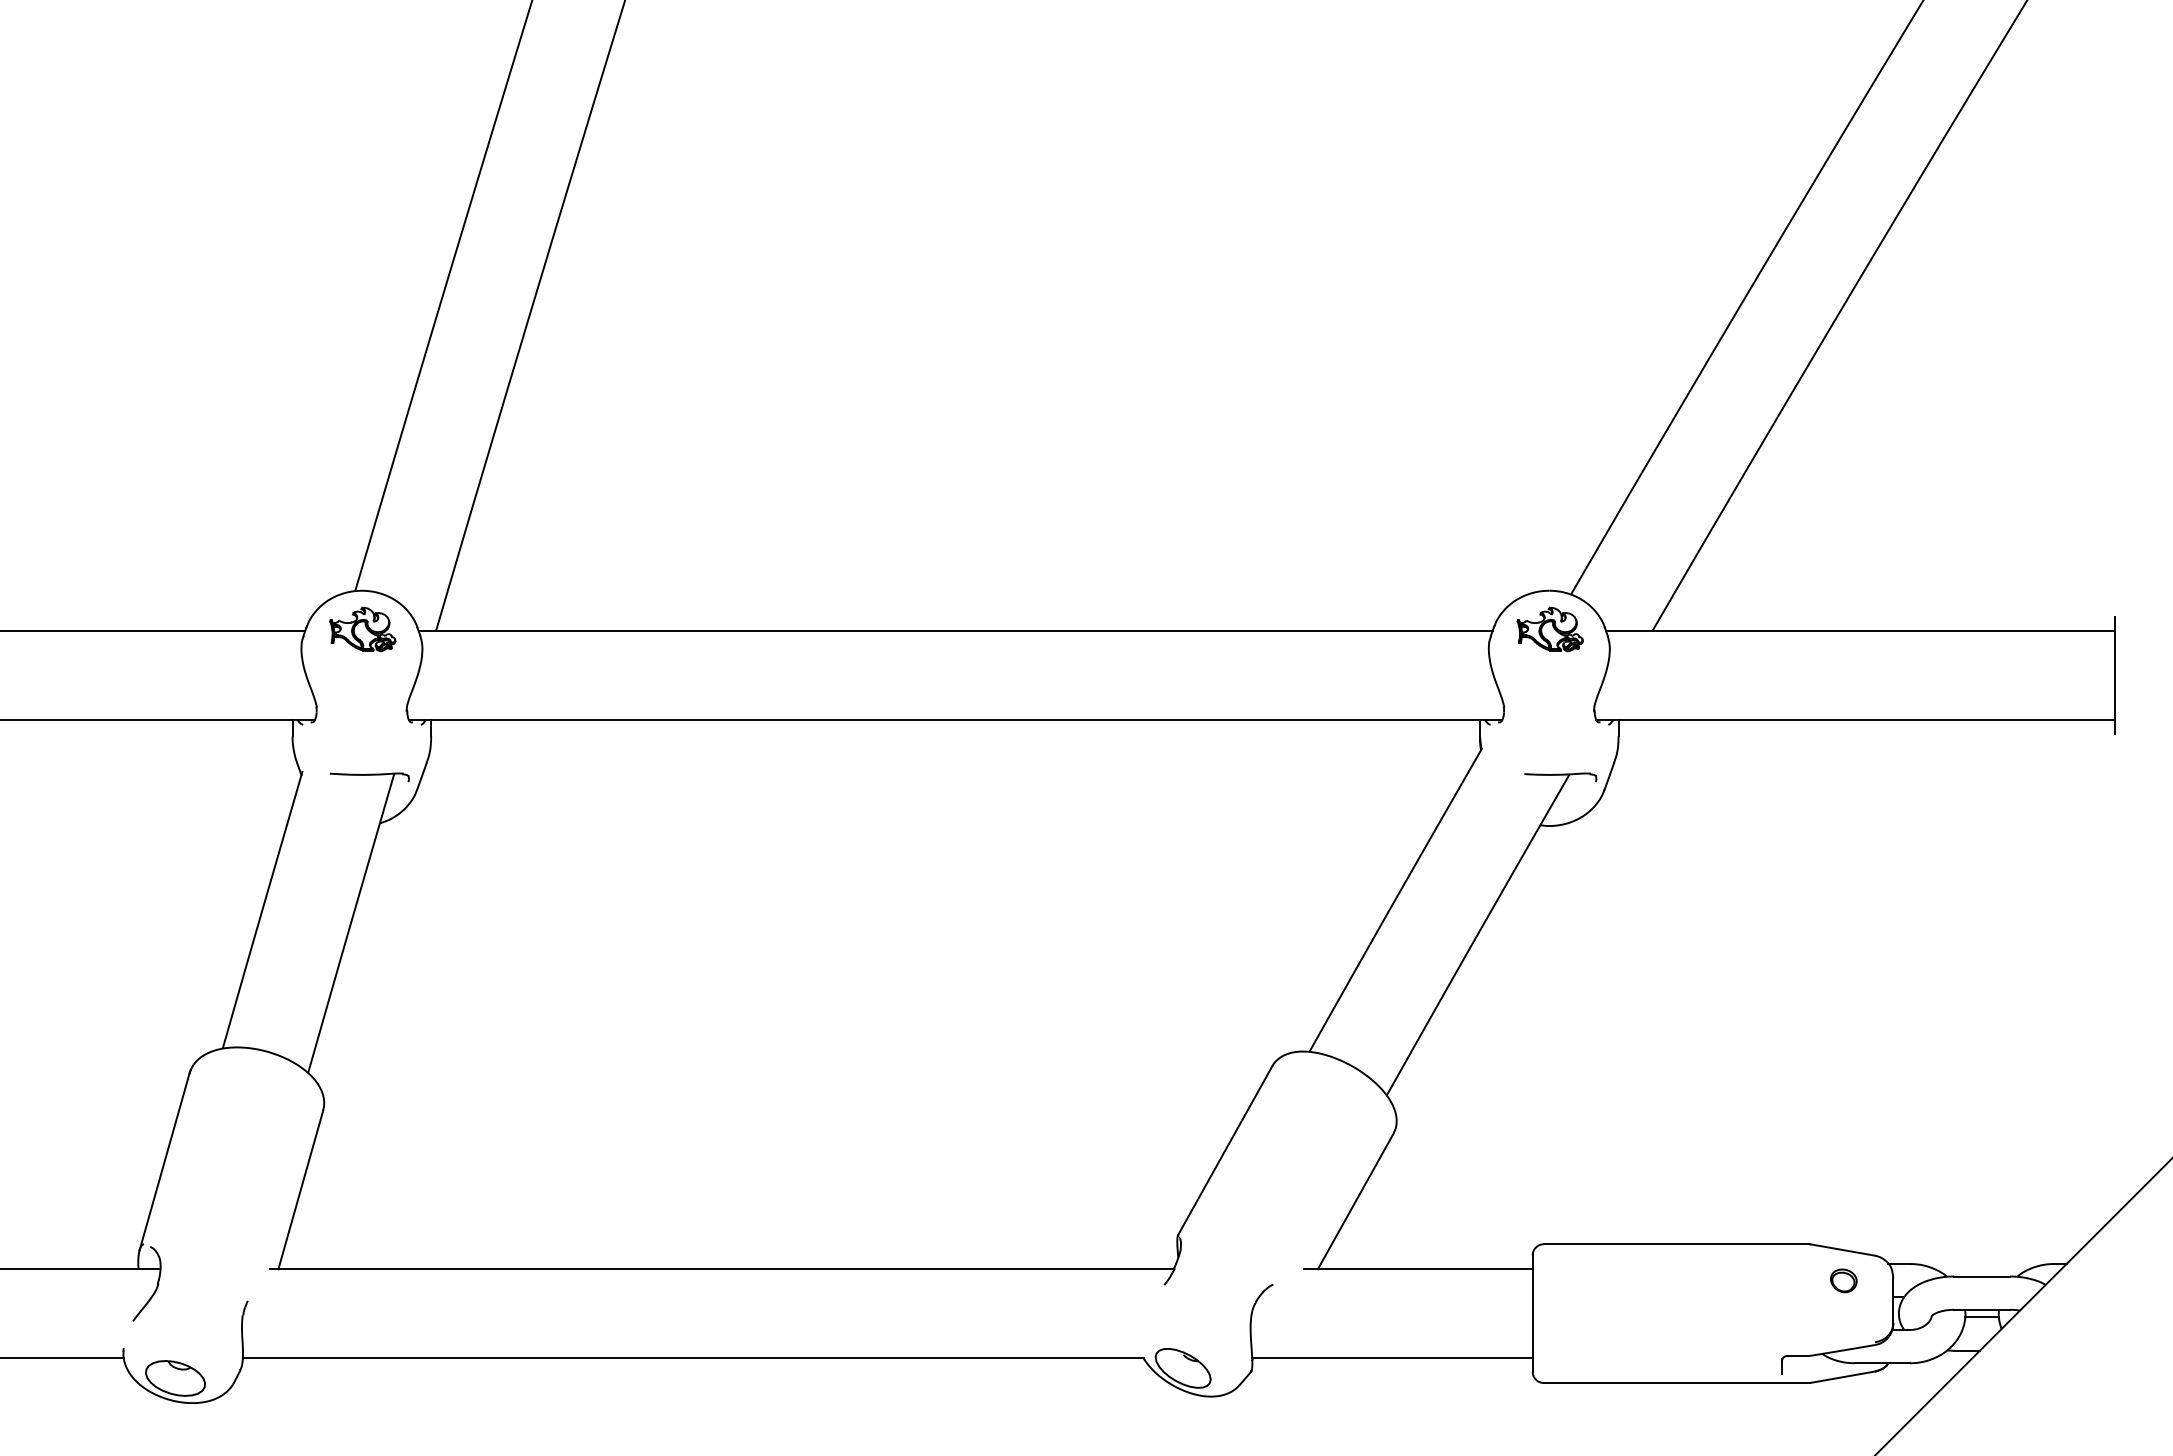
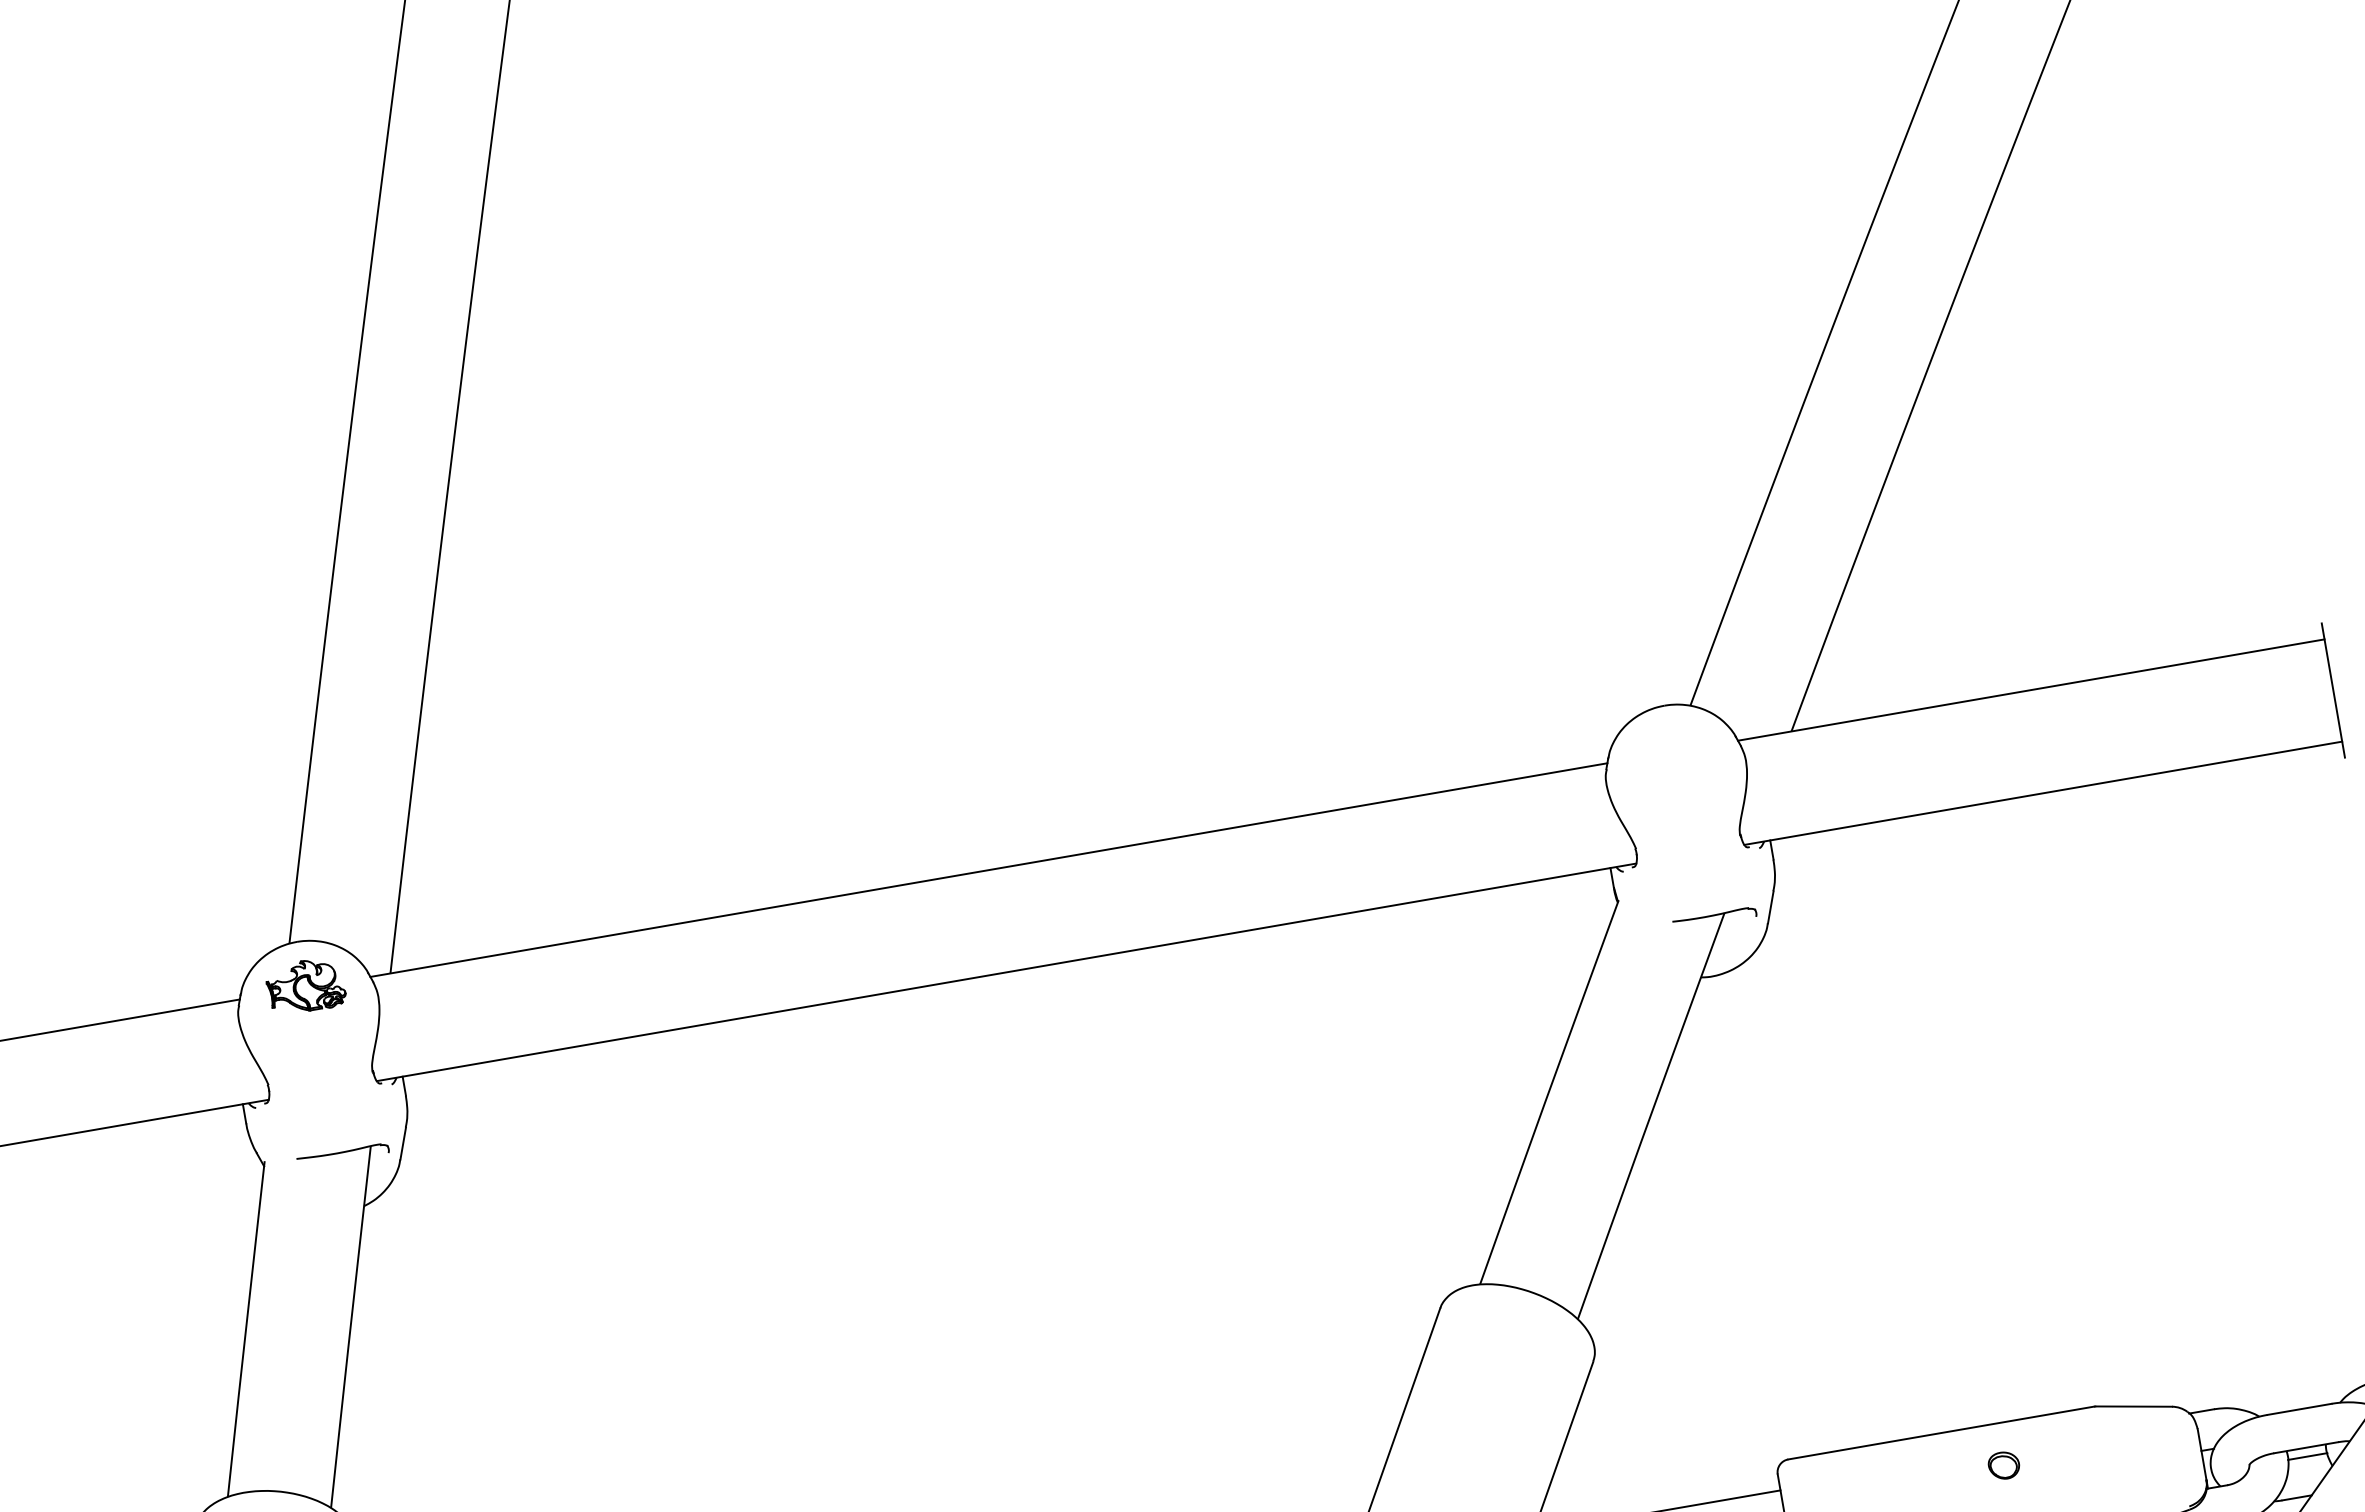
part: (1549, 629) -> (1672, 750), removed
part: (1843, 1280) -> (2003, 1465), moved

